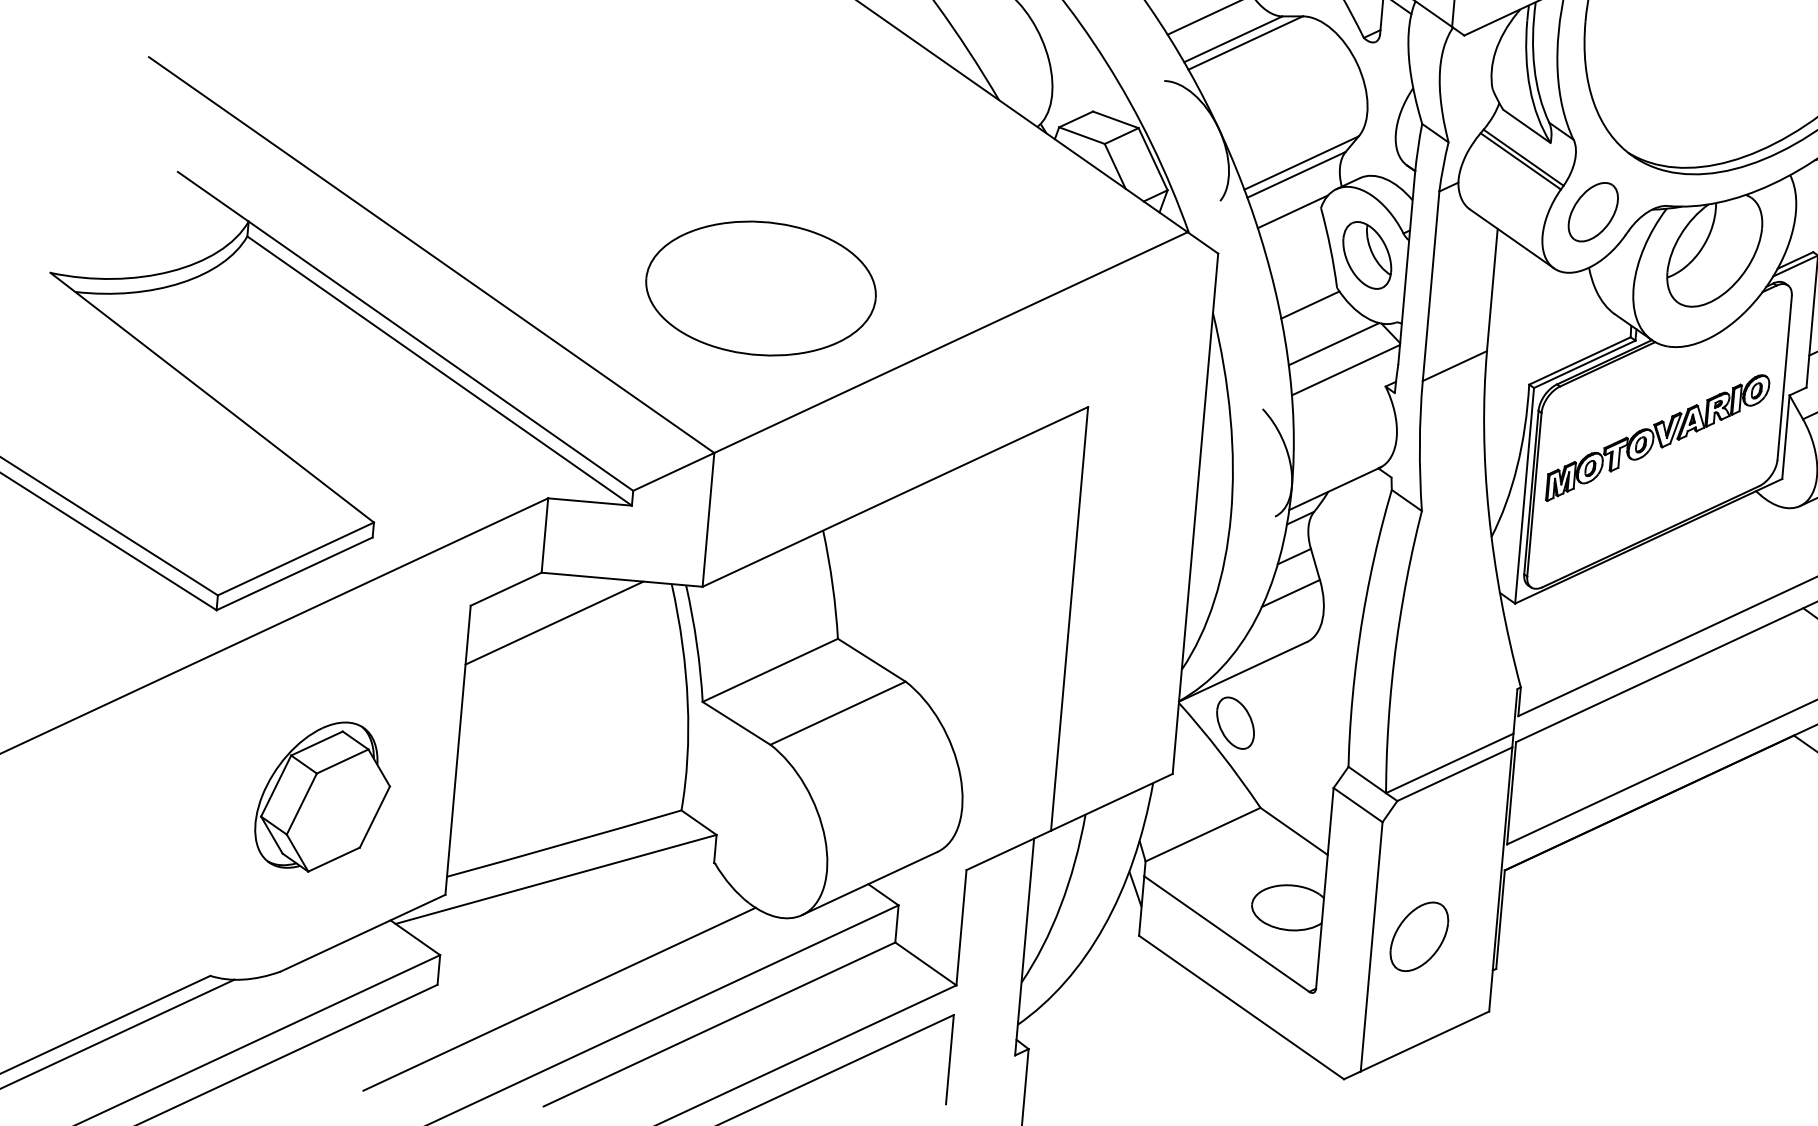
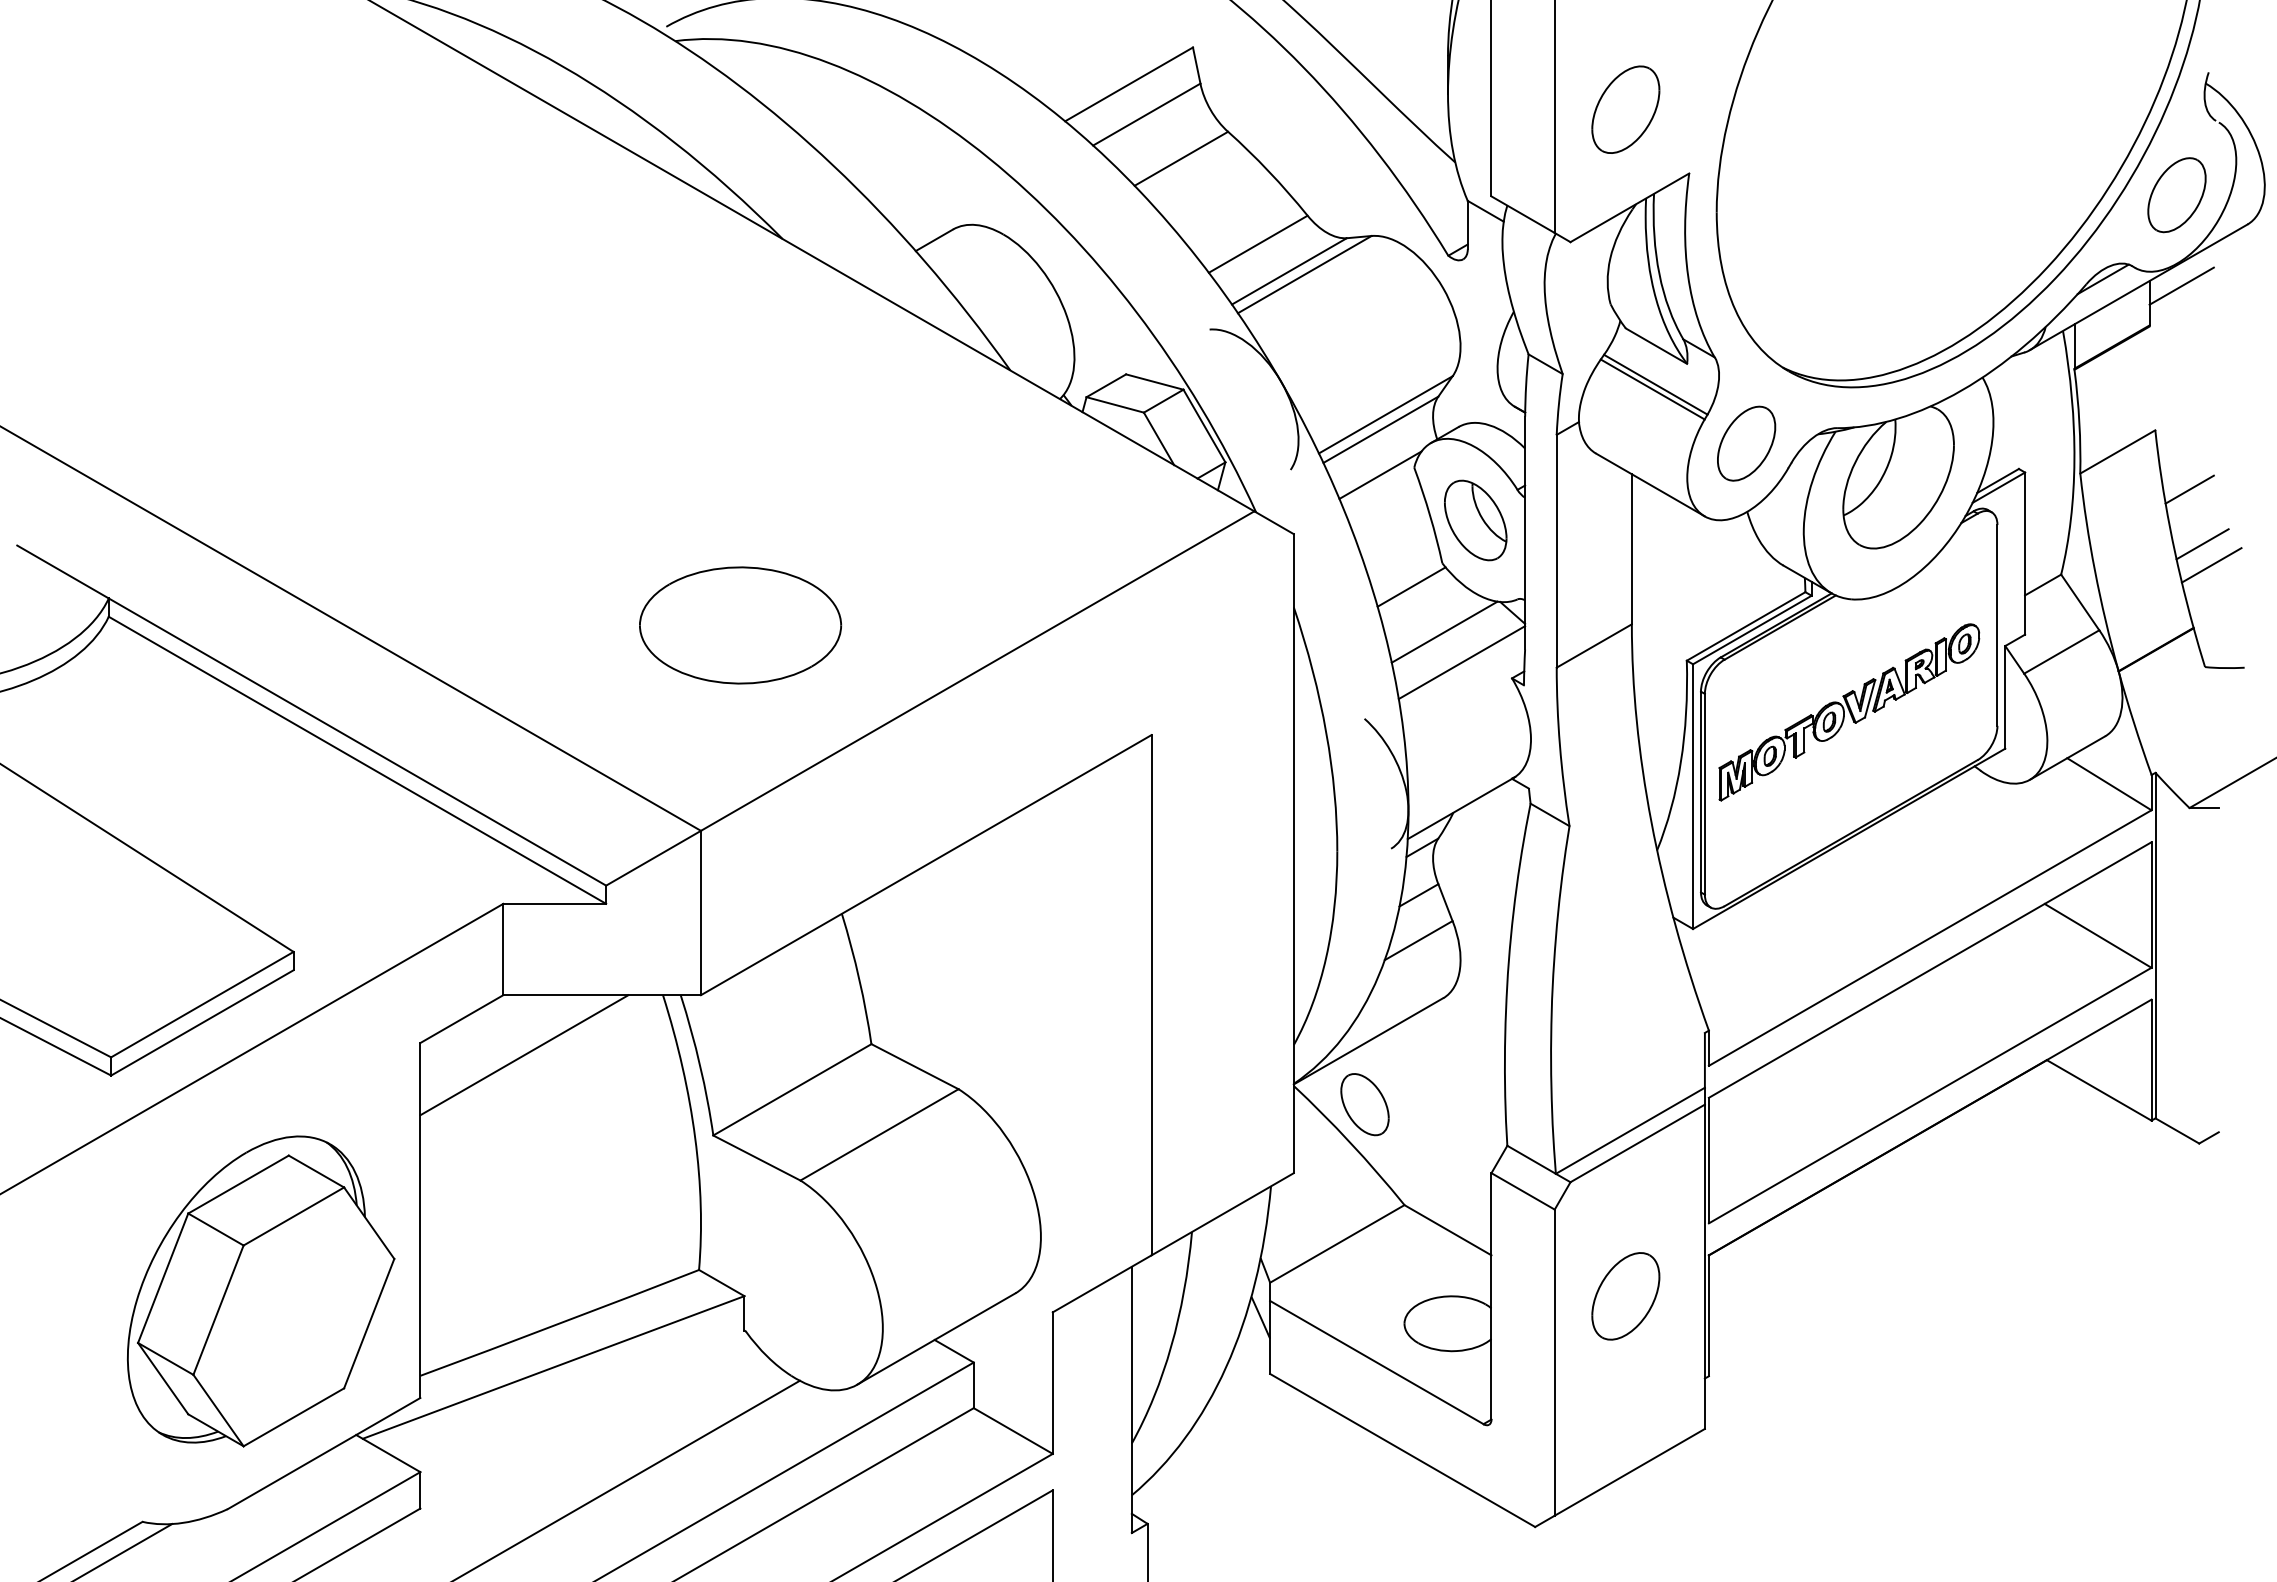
part: (761, 288) -> (740, 625), size x0.71
part: (323, 796) -> (261, 1291), size x1.67
part: (1419, 936) -> (1625, 1296), moved

